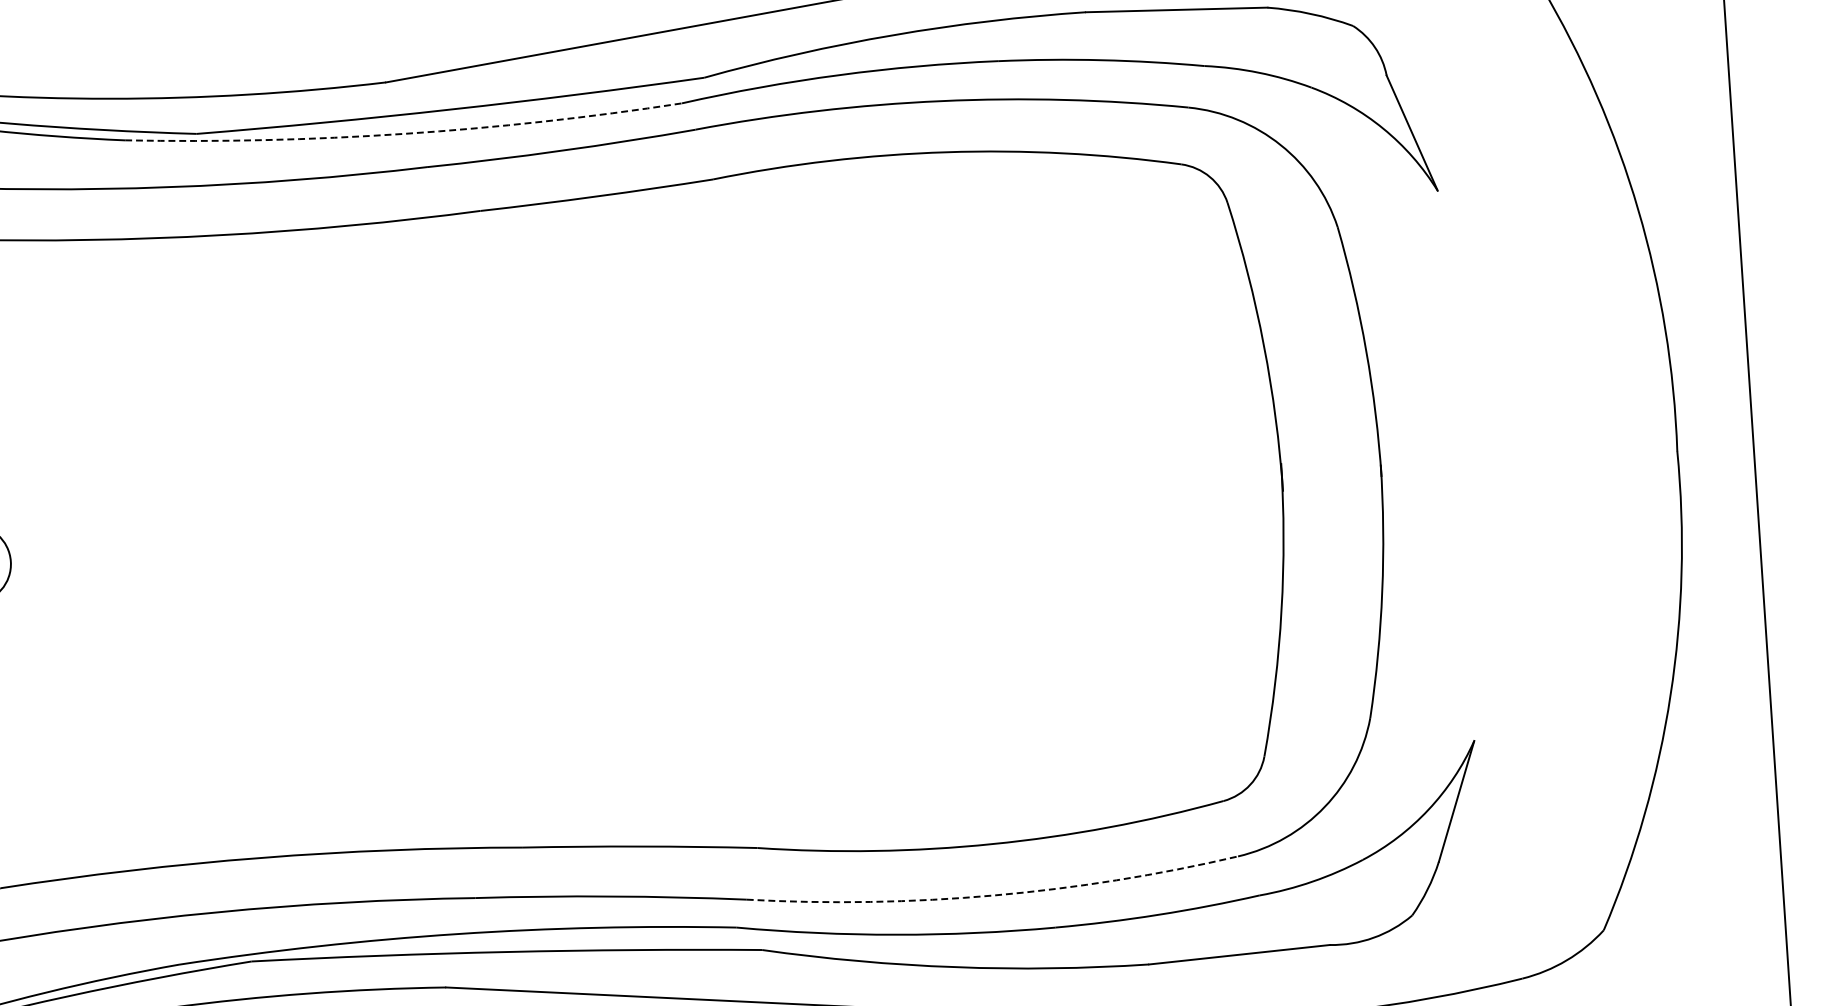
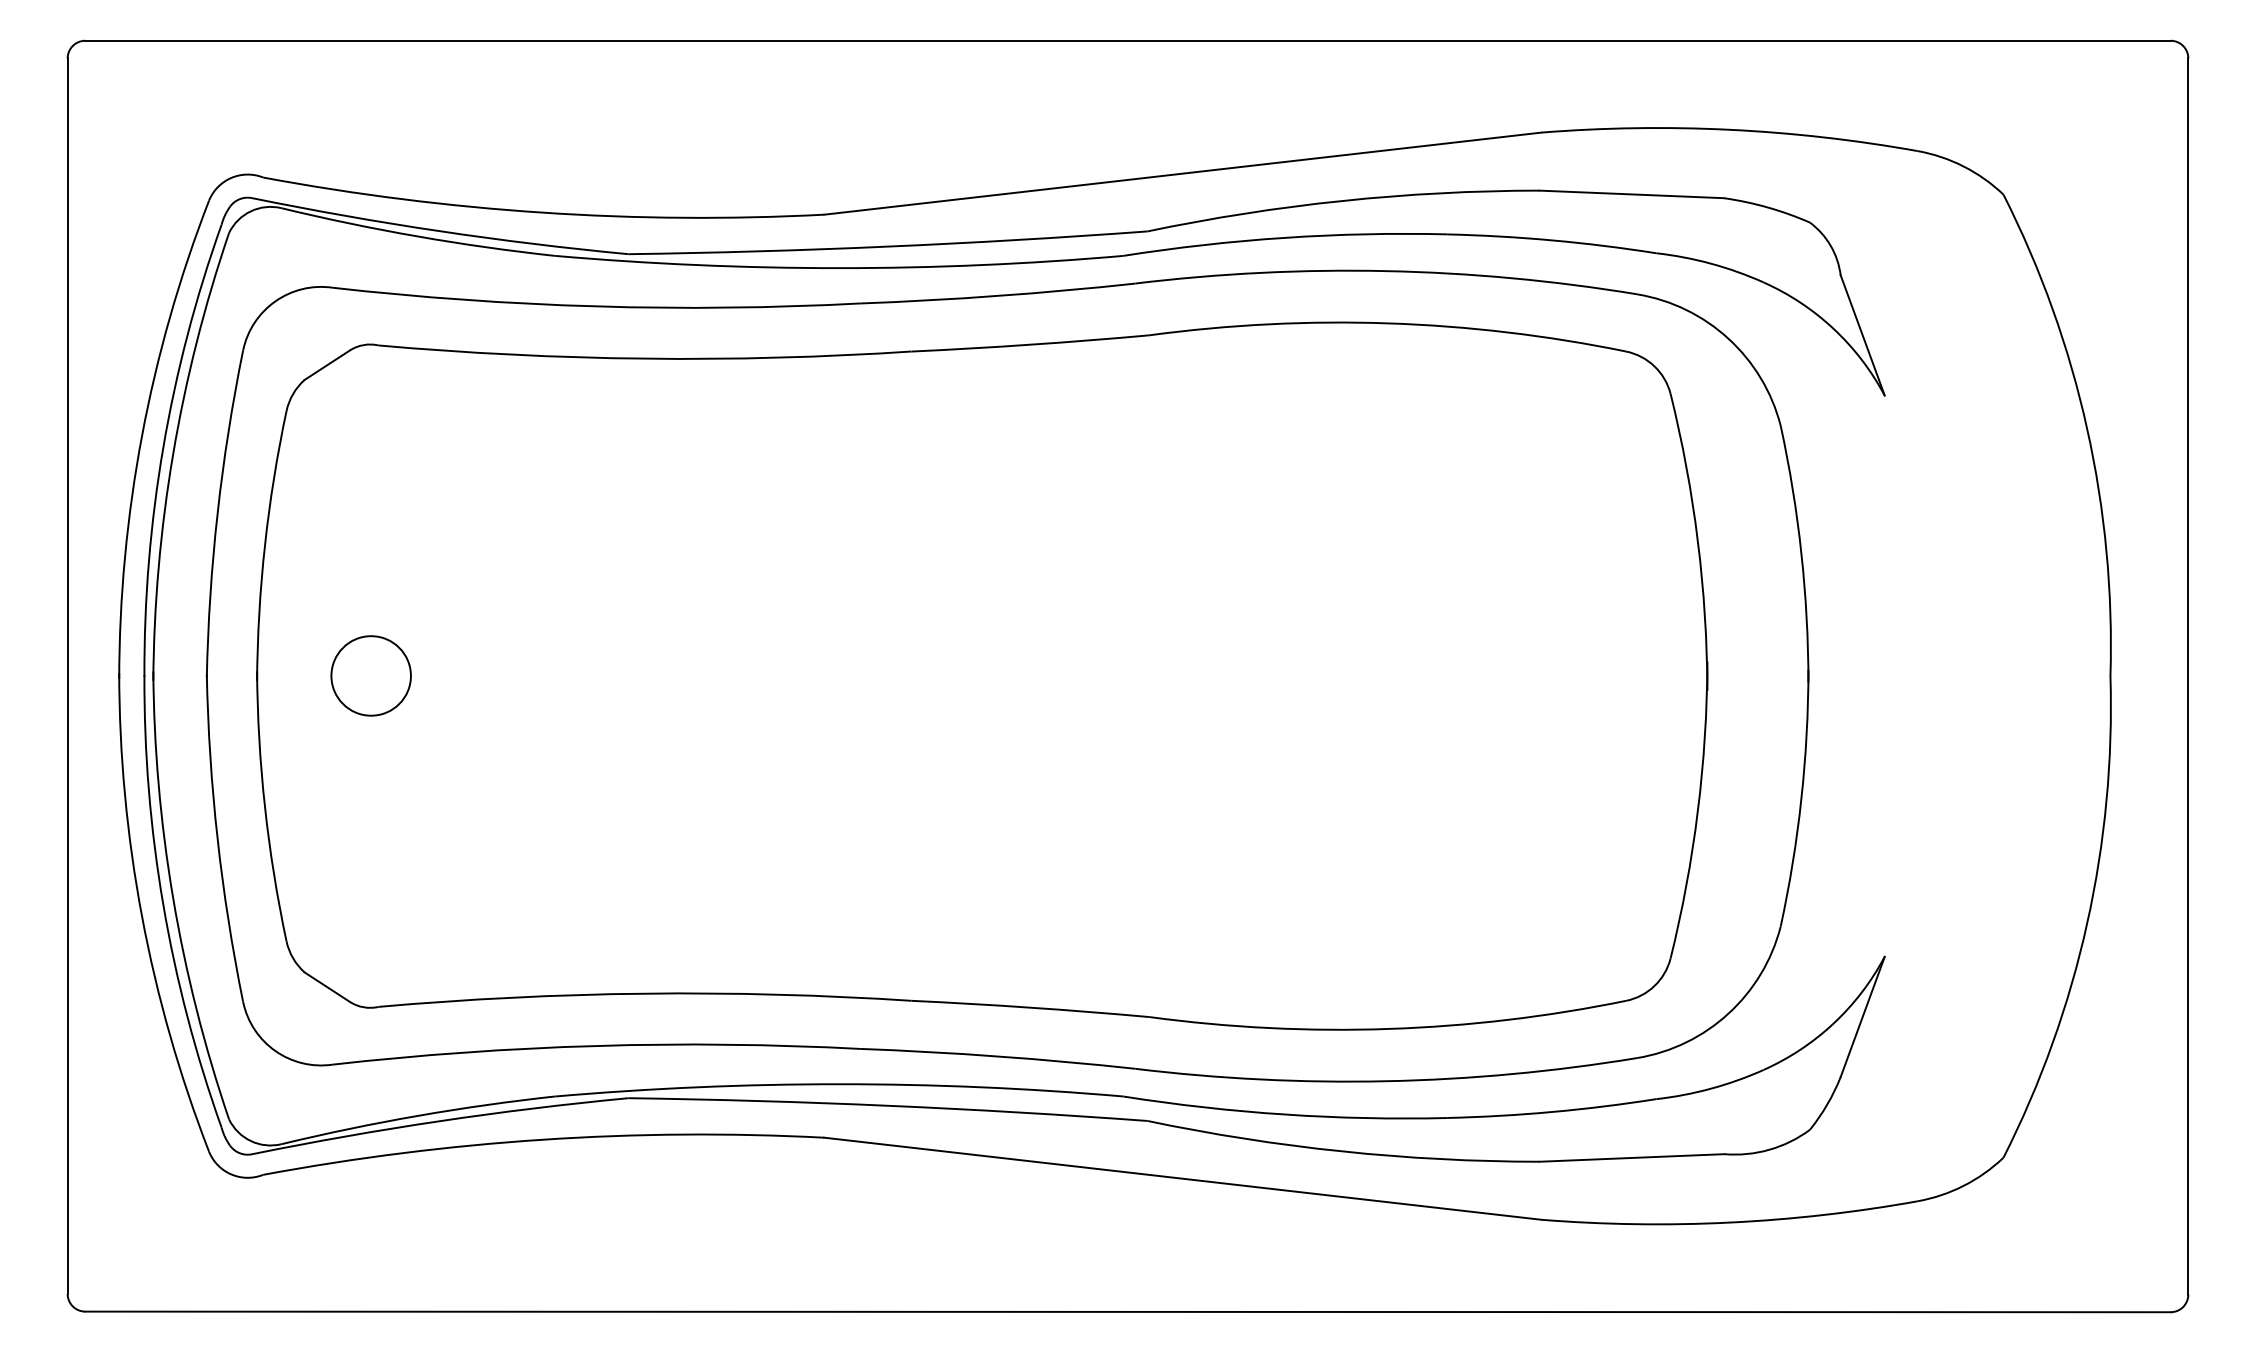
arc: (404, 134) -> (839, 268), dashed -> solid
arc: (993, 895) -> (1386, 1081), dashed -> solid

